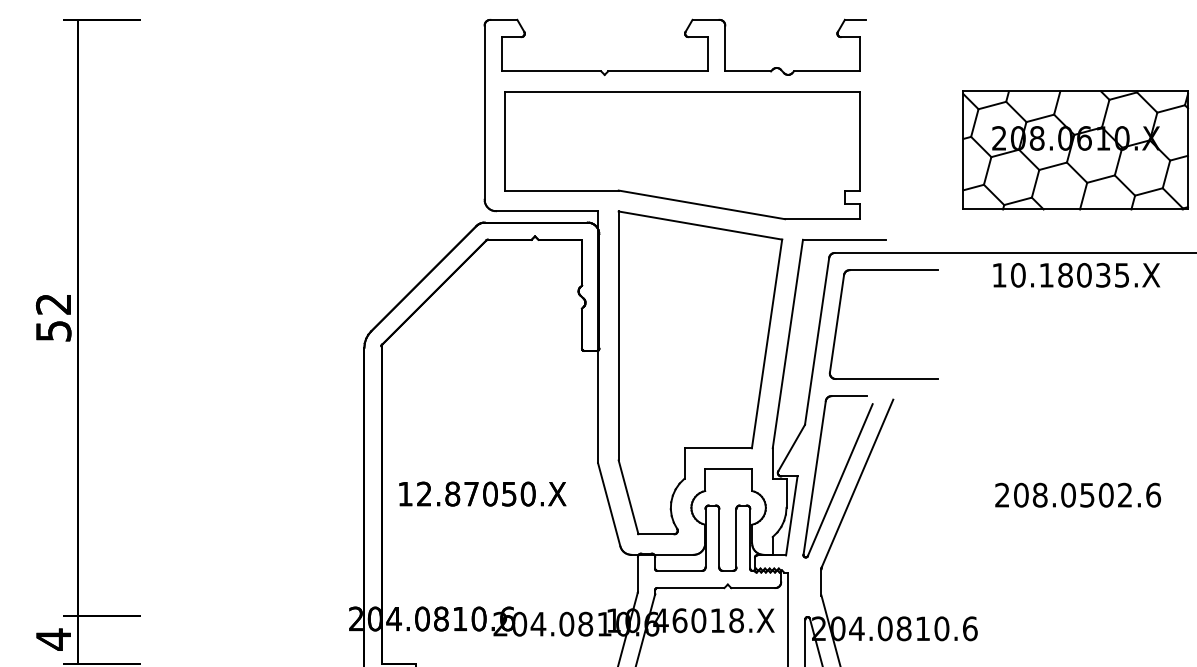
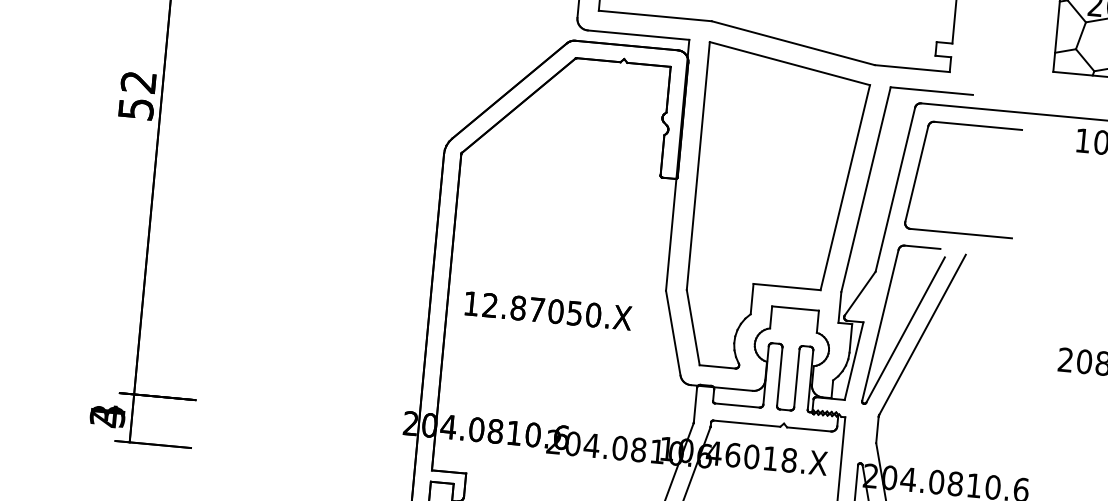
text: (53, 639) -> (107, 416), 4 -> 3

